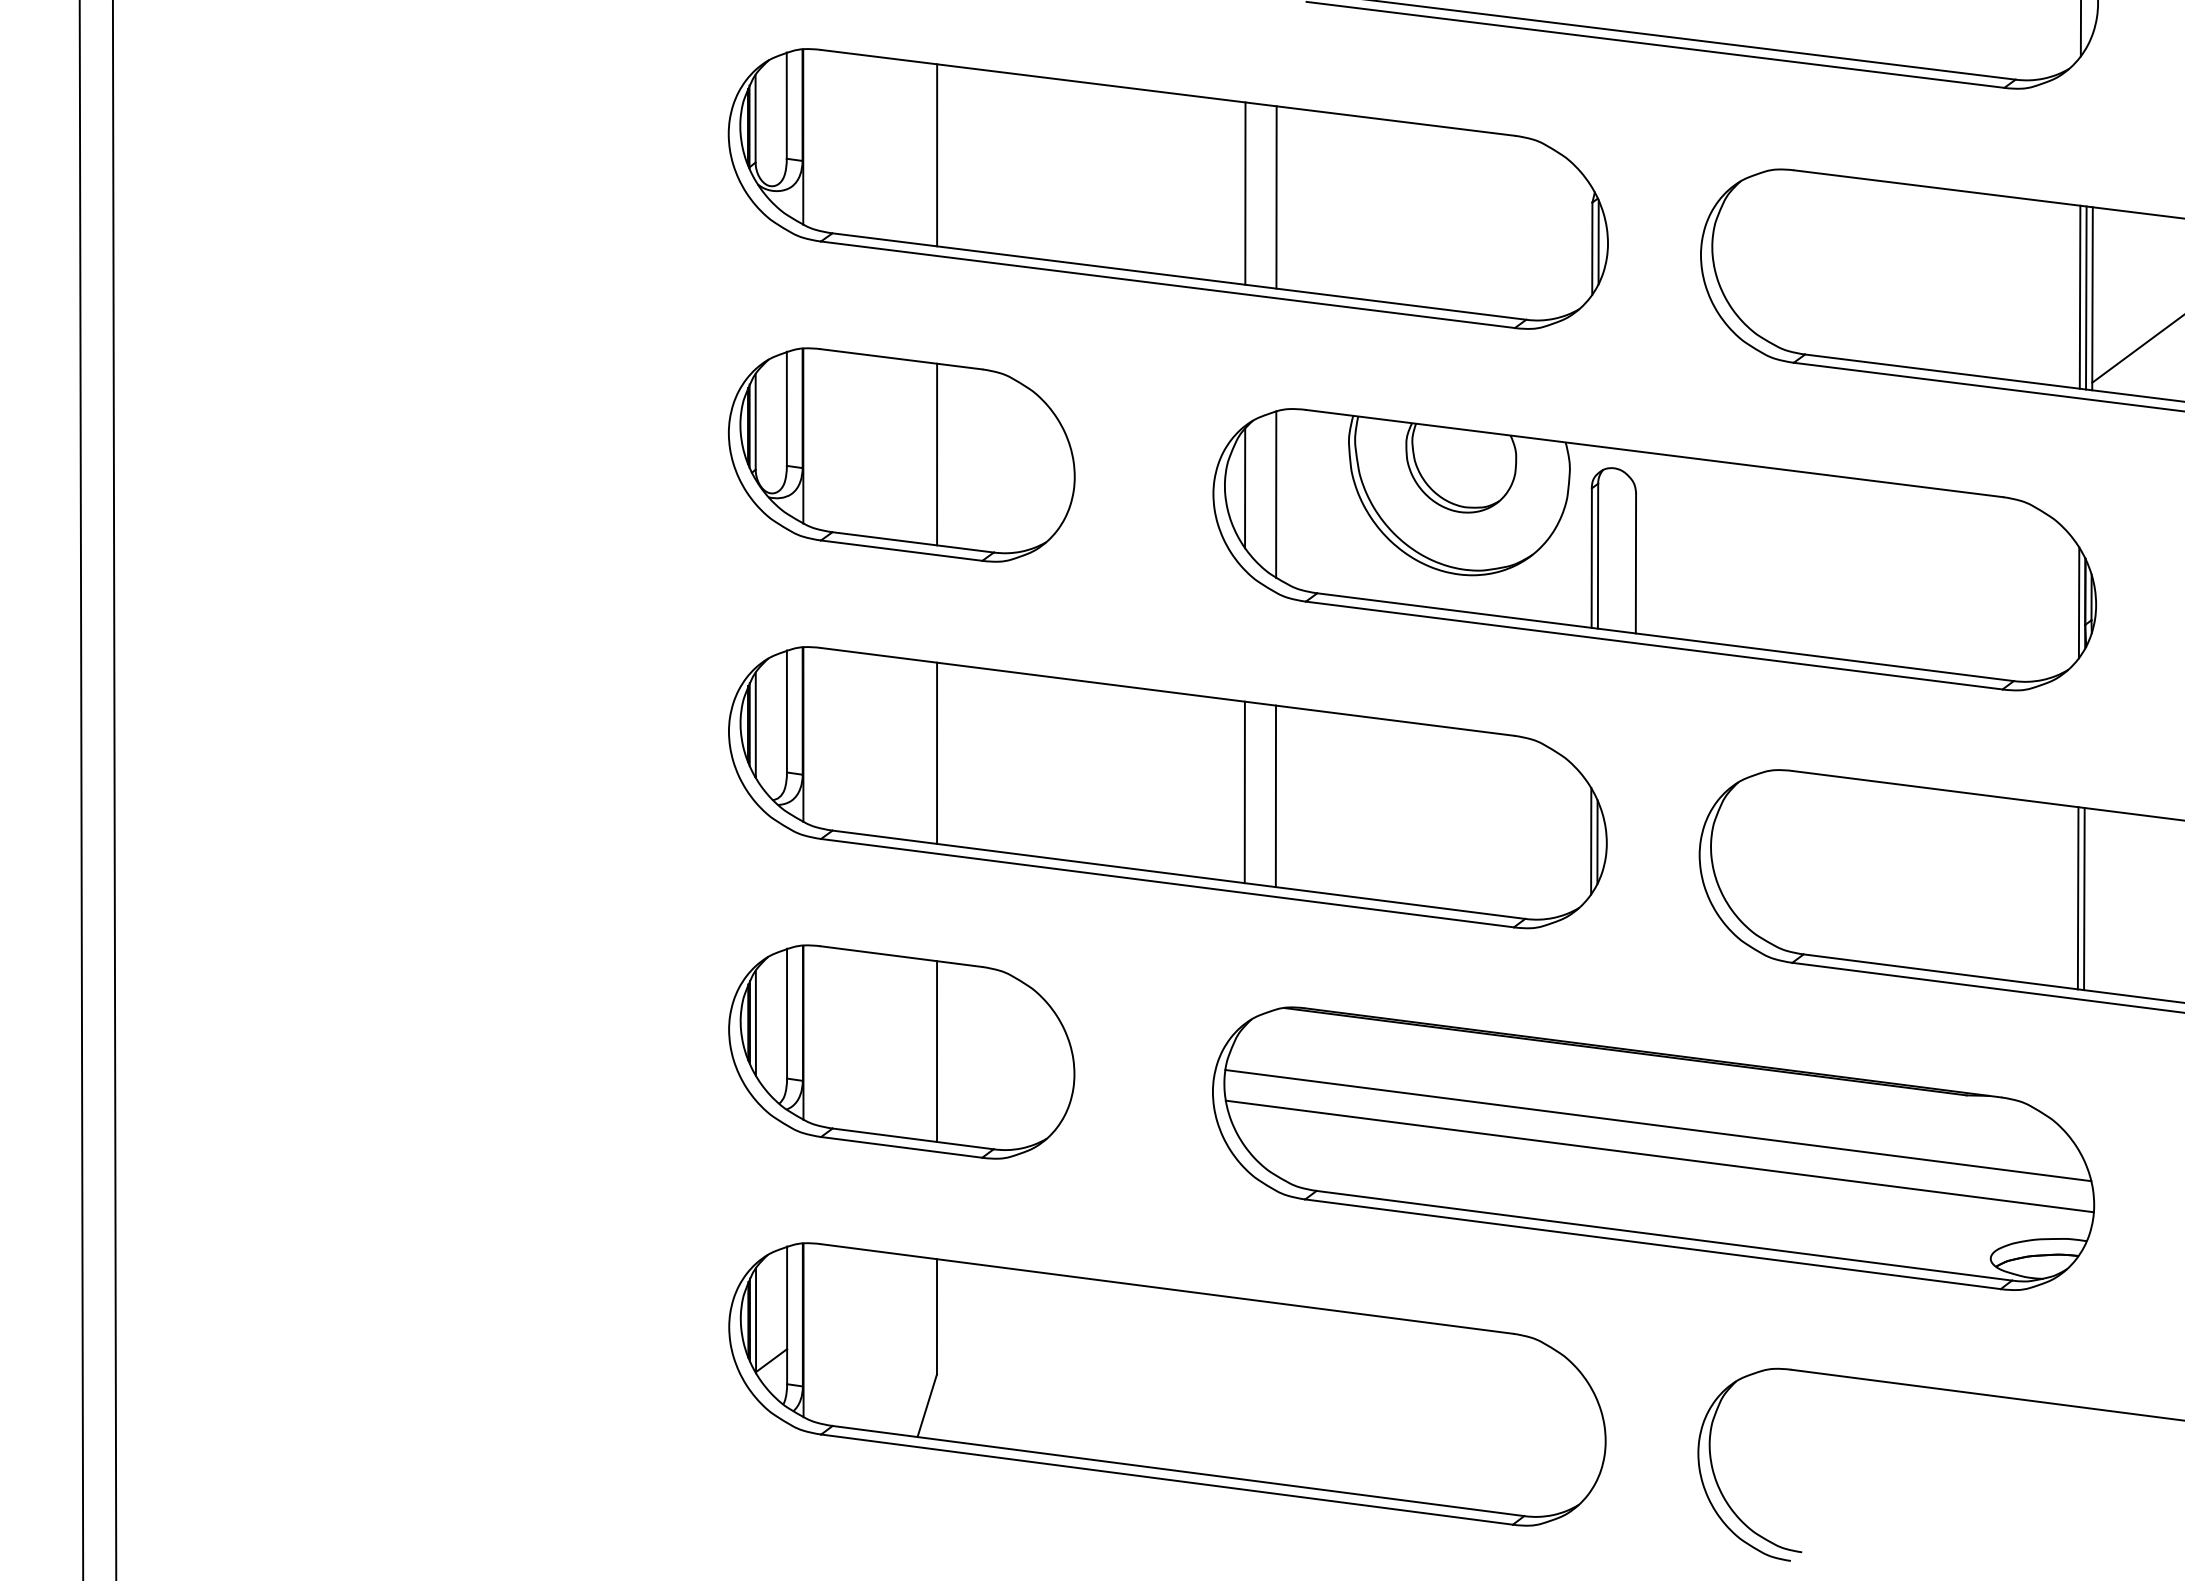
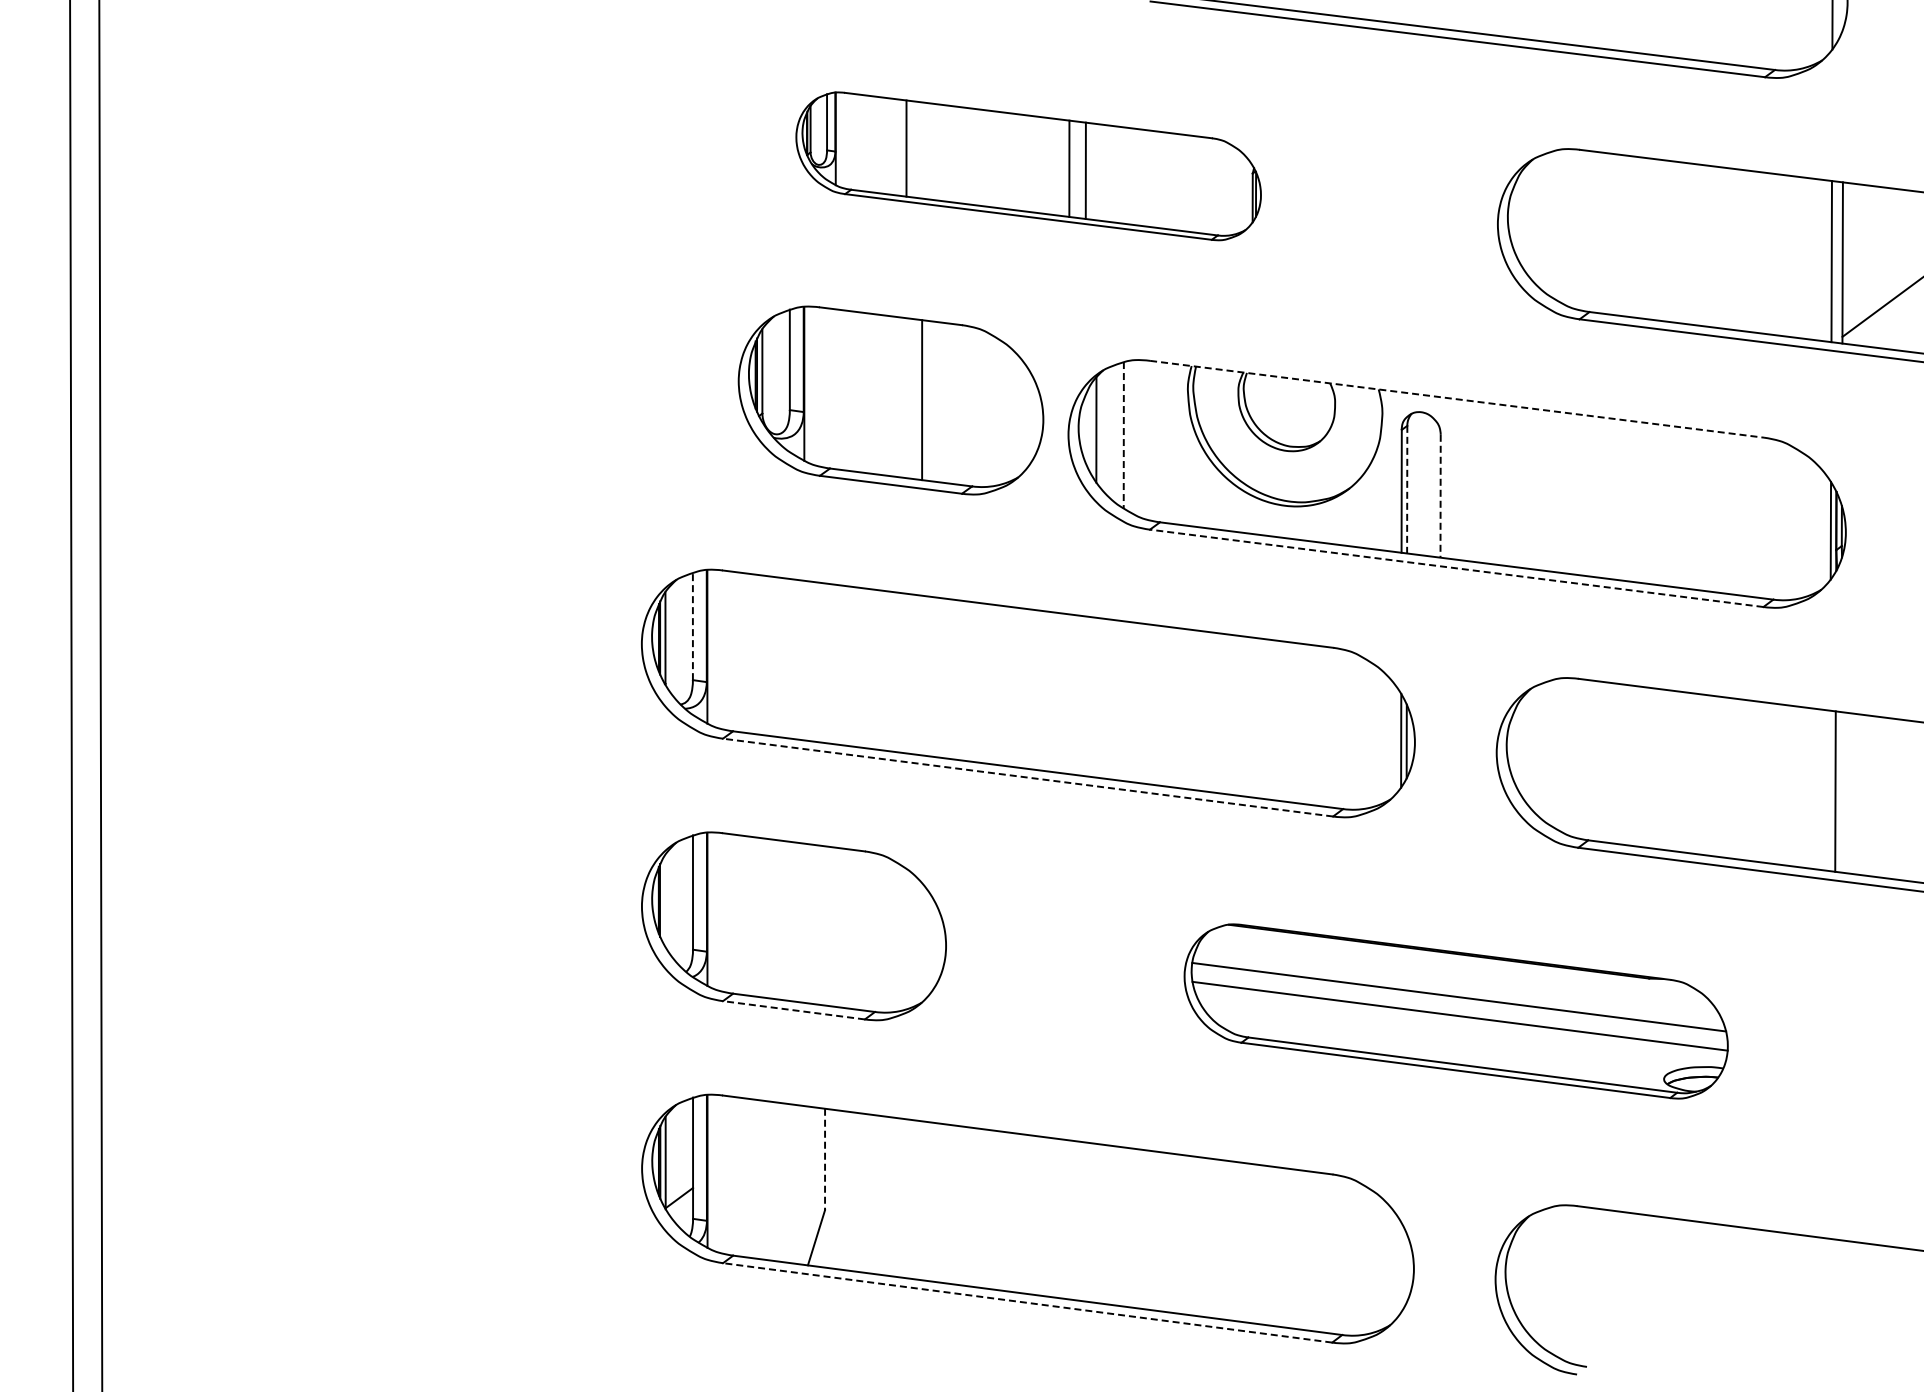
part: (1168, 189) -> (1028, 166), size x0.6
line: (2085, 297) -> (1836, 261), removed
line: (1655, 453) -> (1457, 399), solid -> dashed
part: (901, 454) -> (890, 400), moved
line: (1275, 495) -> (1123, 436), solid -> dashed
line: (1598, 556) -> (1407, 489), solid -> dashed
line: (1635, 563) -> (1440, 496), solid -> dashed
line: (1654, 645) -> (1456, 568), solid -> dashed
line: (786, 711) -> (692, 626), solid -> dashed
line: (937, 753) -> (825, 663), removed
line: (1245, 792) -> (1096, 697), removed
line: (1275, 796) -> (1123, 701), removed
line: (1168, 883) -> (1028, 777), solid -> dashed
line: (2077, 897) -> (1829, 790), removed
line: (755, 1022) -> (665, 900), removed
line: (937, 1051) -> (825, 925), removed
line: (901, 1147) -> (793, 1010), solid -> dashed
part: (1654, 1148) -> (1456, 1011), size x0.7
line: (937, 1316) -> (825, 1159), solid -> dashed
line: (1166, 1479) -> (1027, 1302), solid -> dashed

